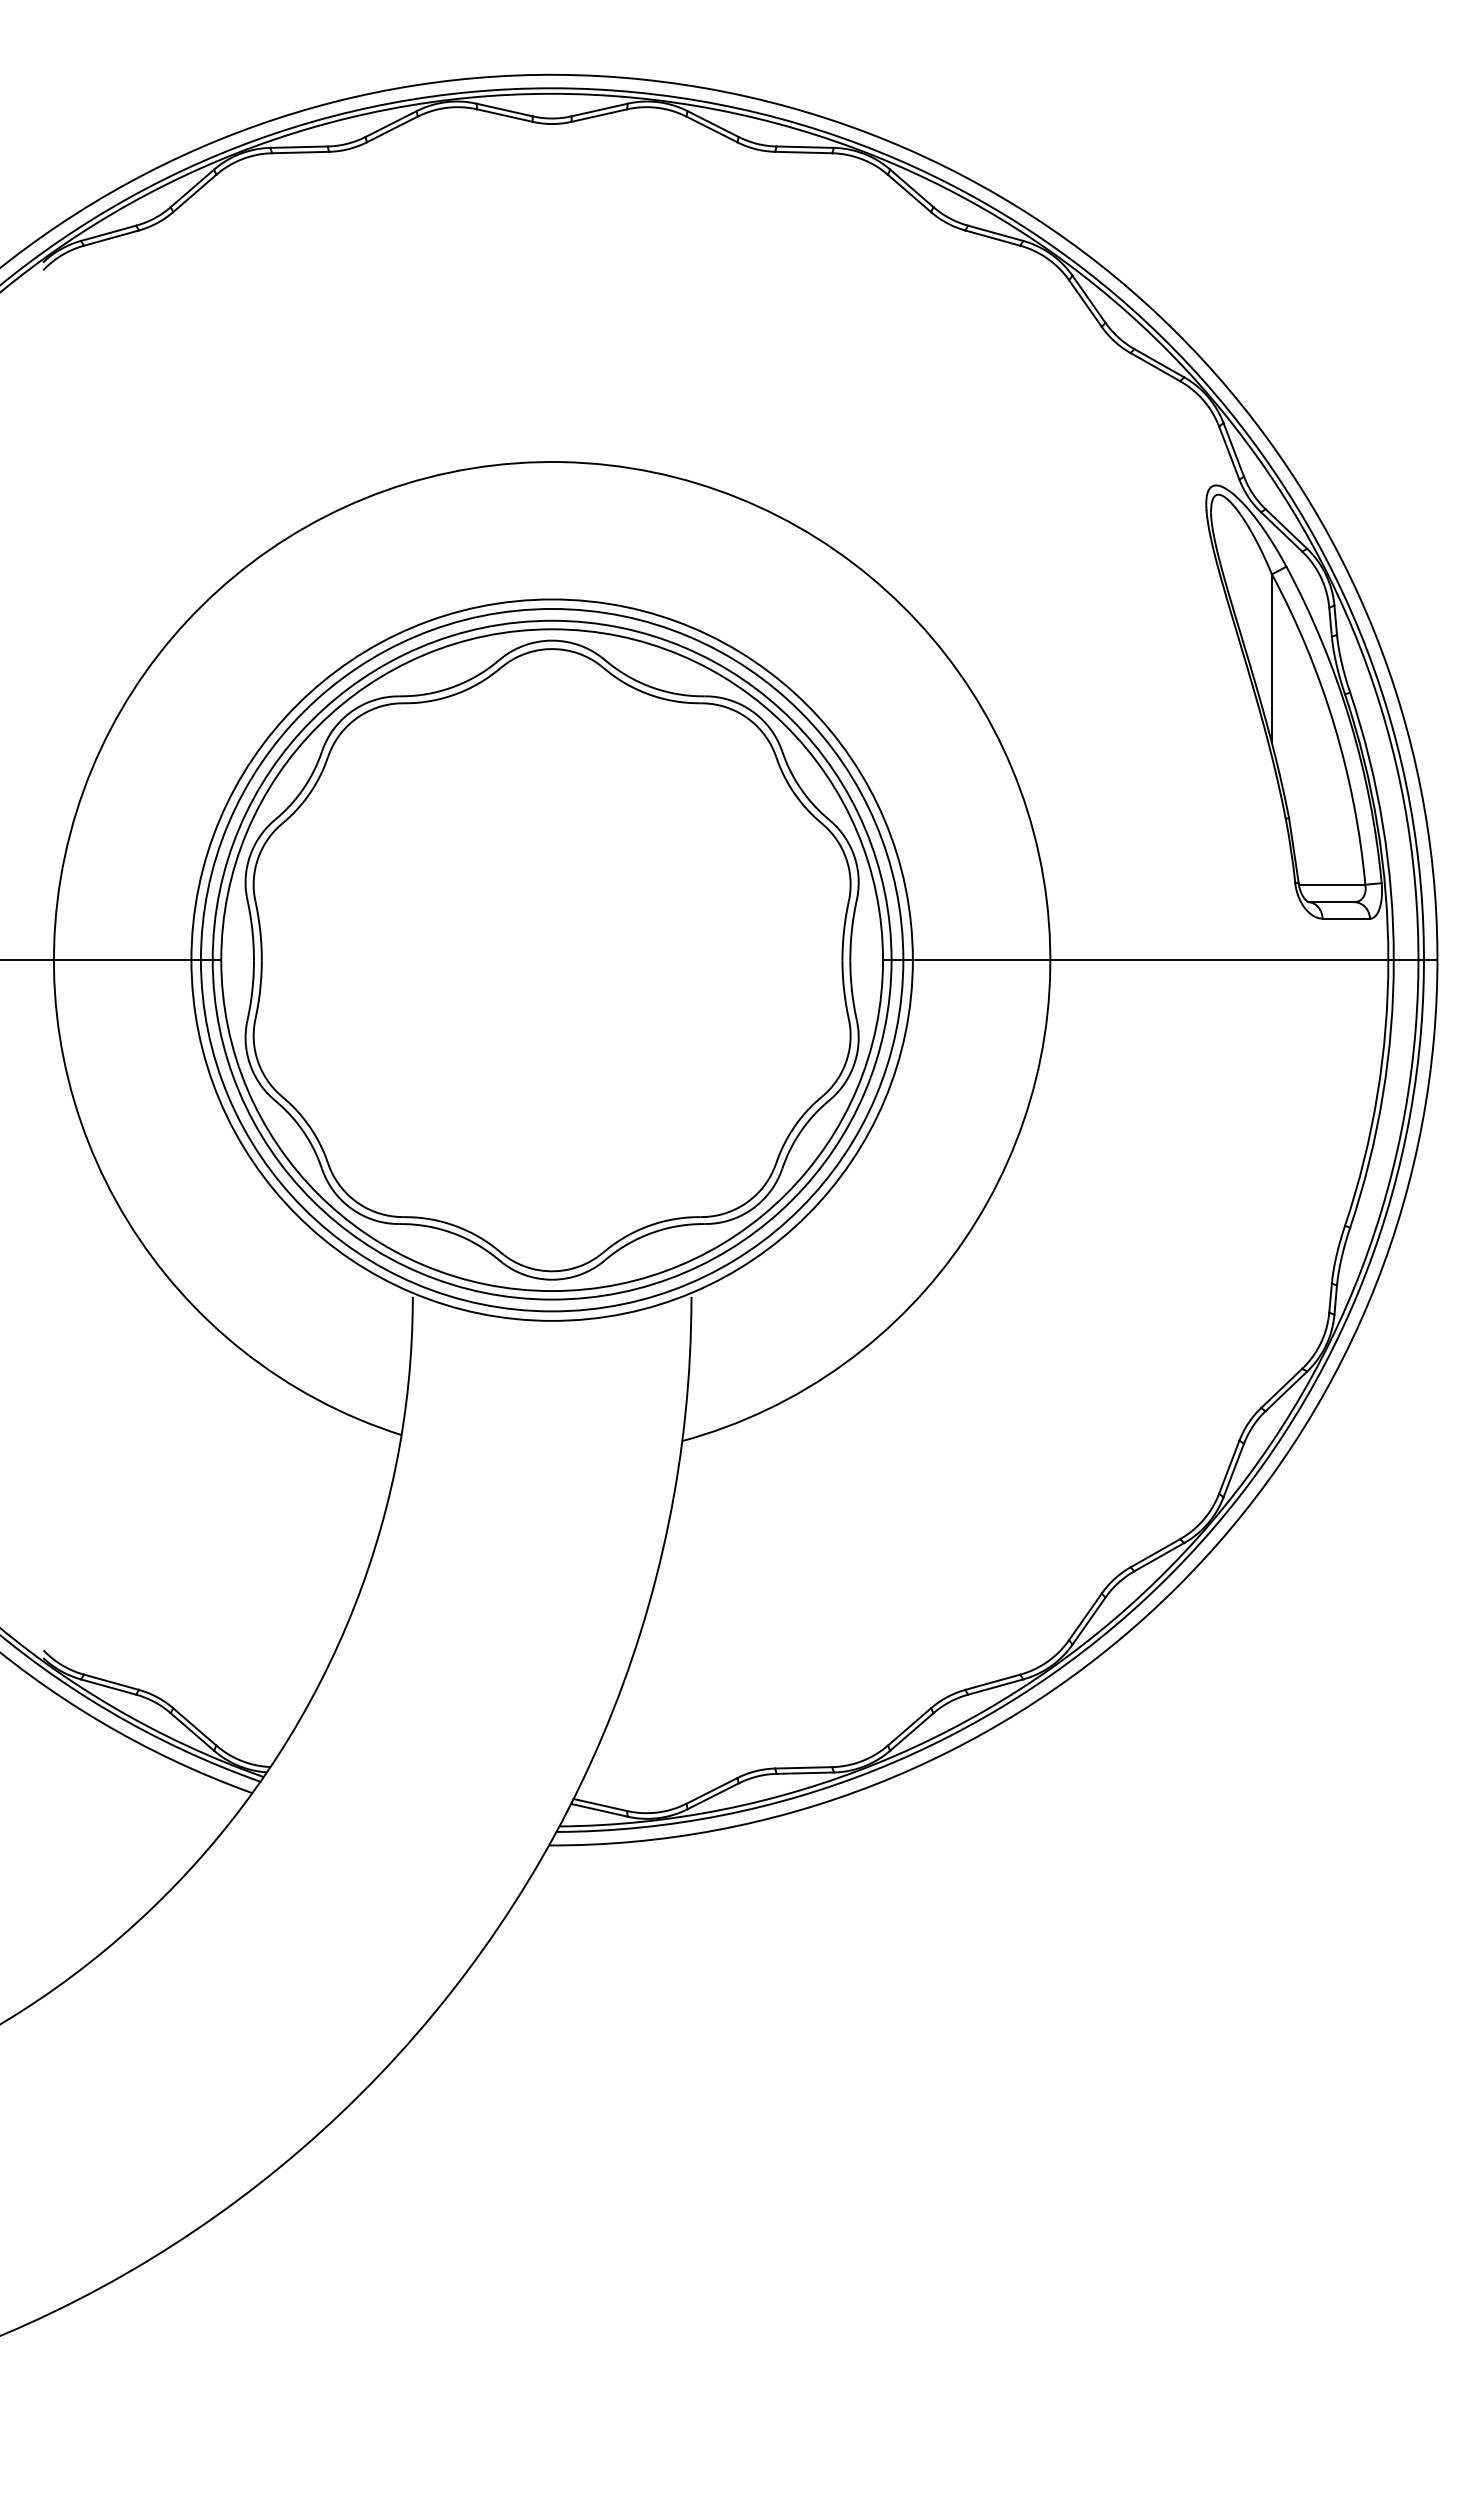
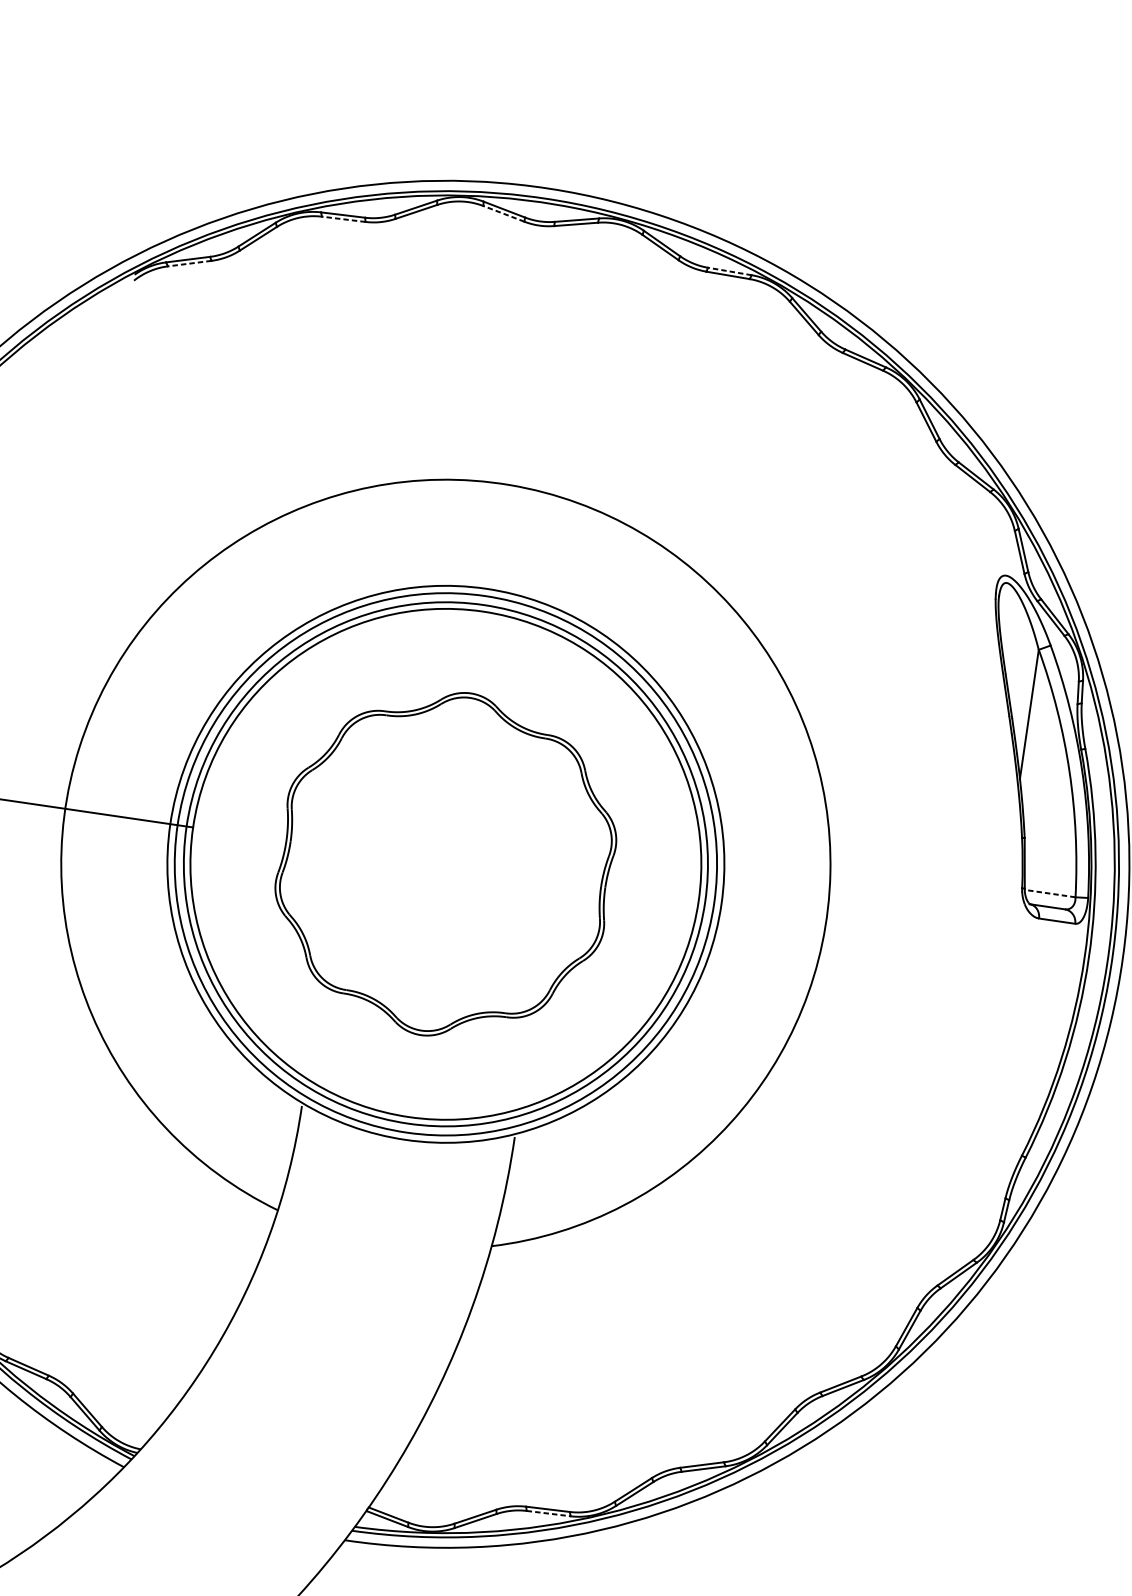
line: (504, 115) -> (503, 213), solid -> dashed
line: (805, 147) -> (730, 271), solid -> dashed
line: (300, 152) -> (343, 219), solid -> dashed
line: (111, 238) -> (189, 263), solid -> dashed
line: (1331, 884) -> (1049, 893), solid -> dashed
part: (551, 959) -> (445, 863), size x0.7
line: (1160, 960) -> (910, 932), removed
line: (805, 1773) -> (548, 1513), solid -> dashed

